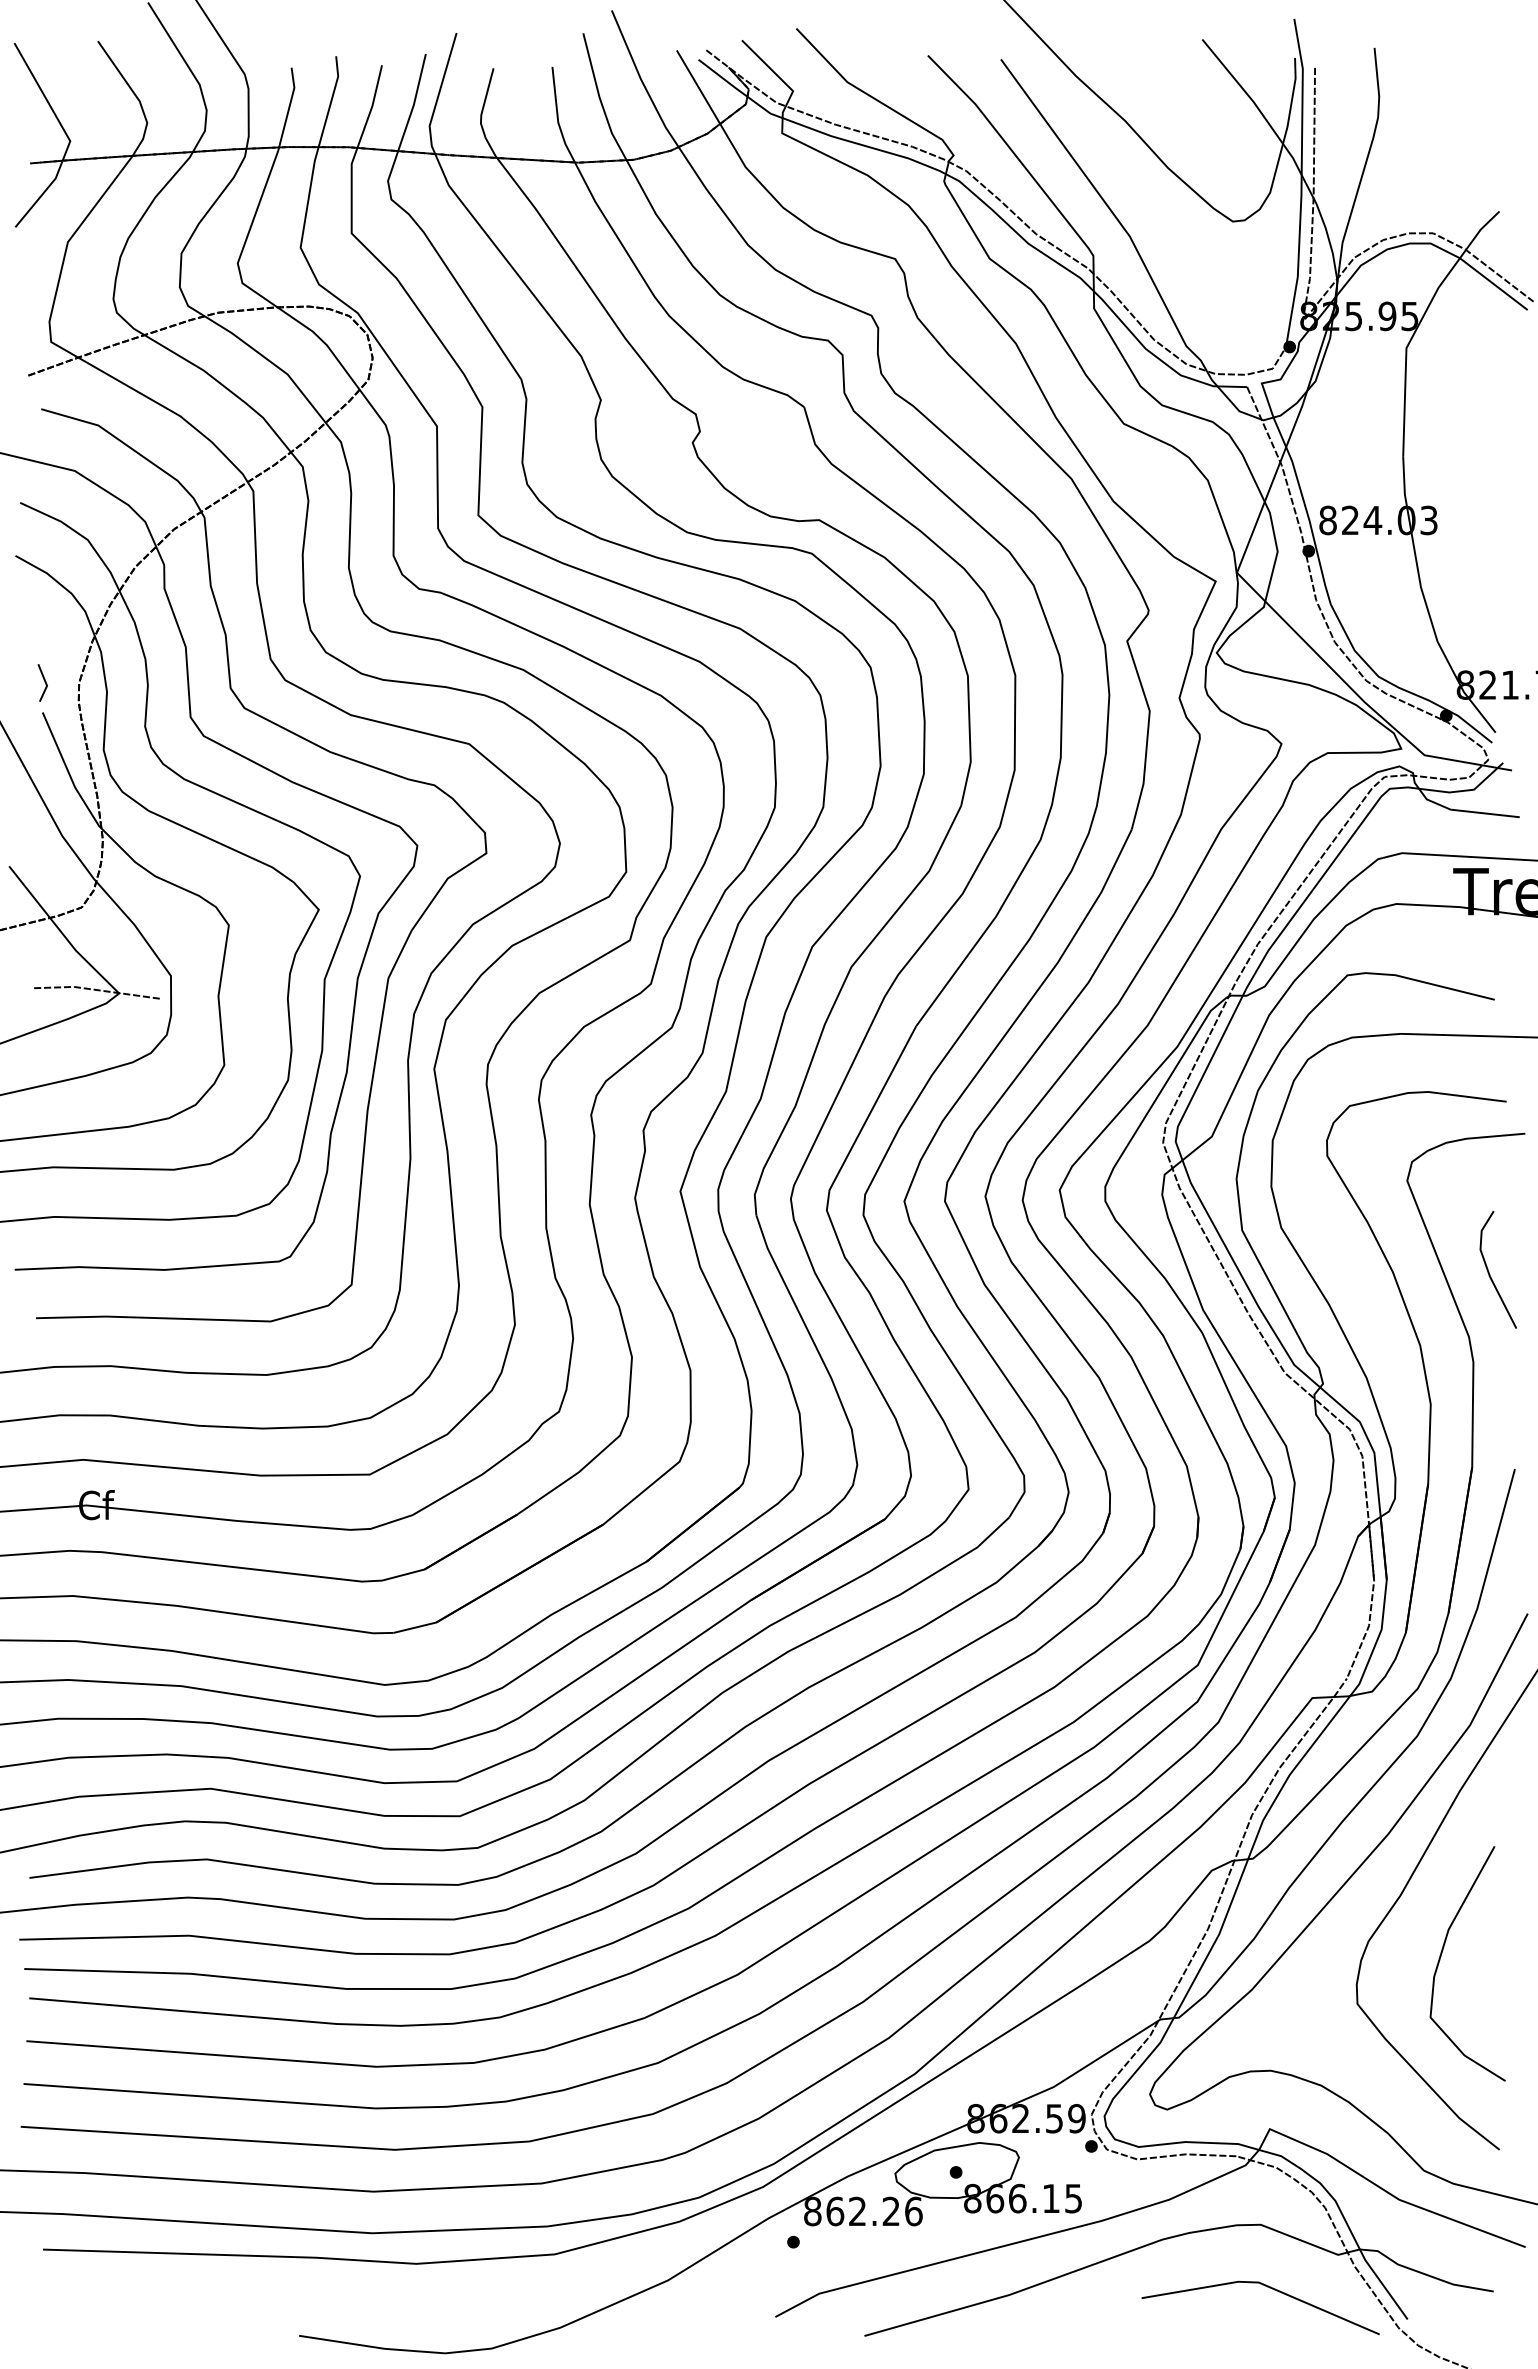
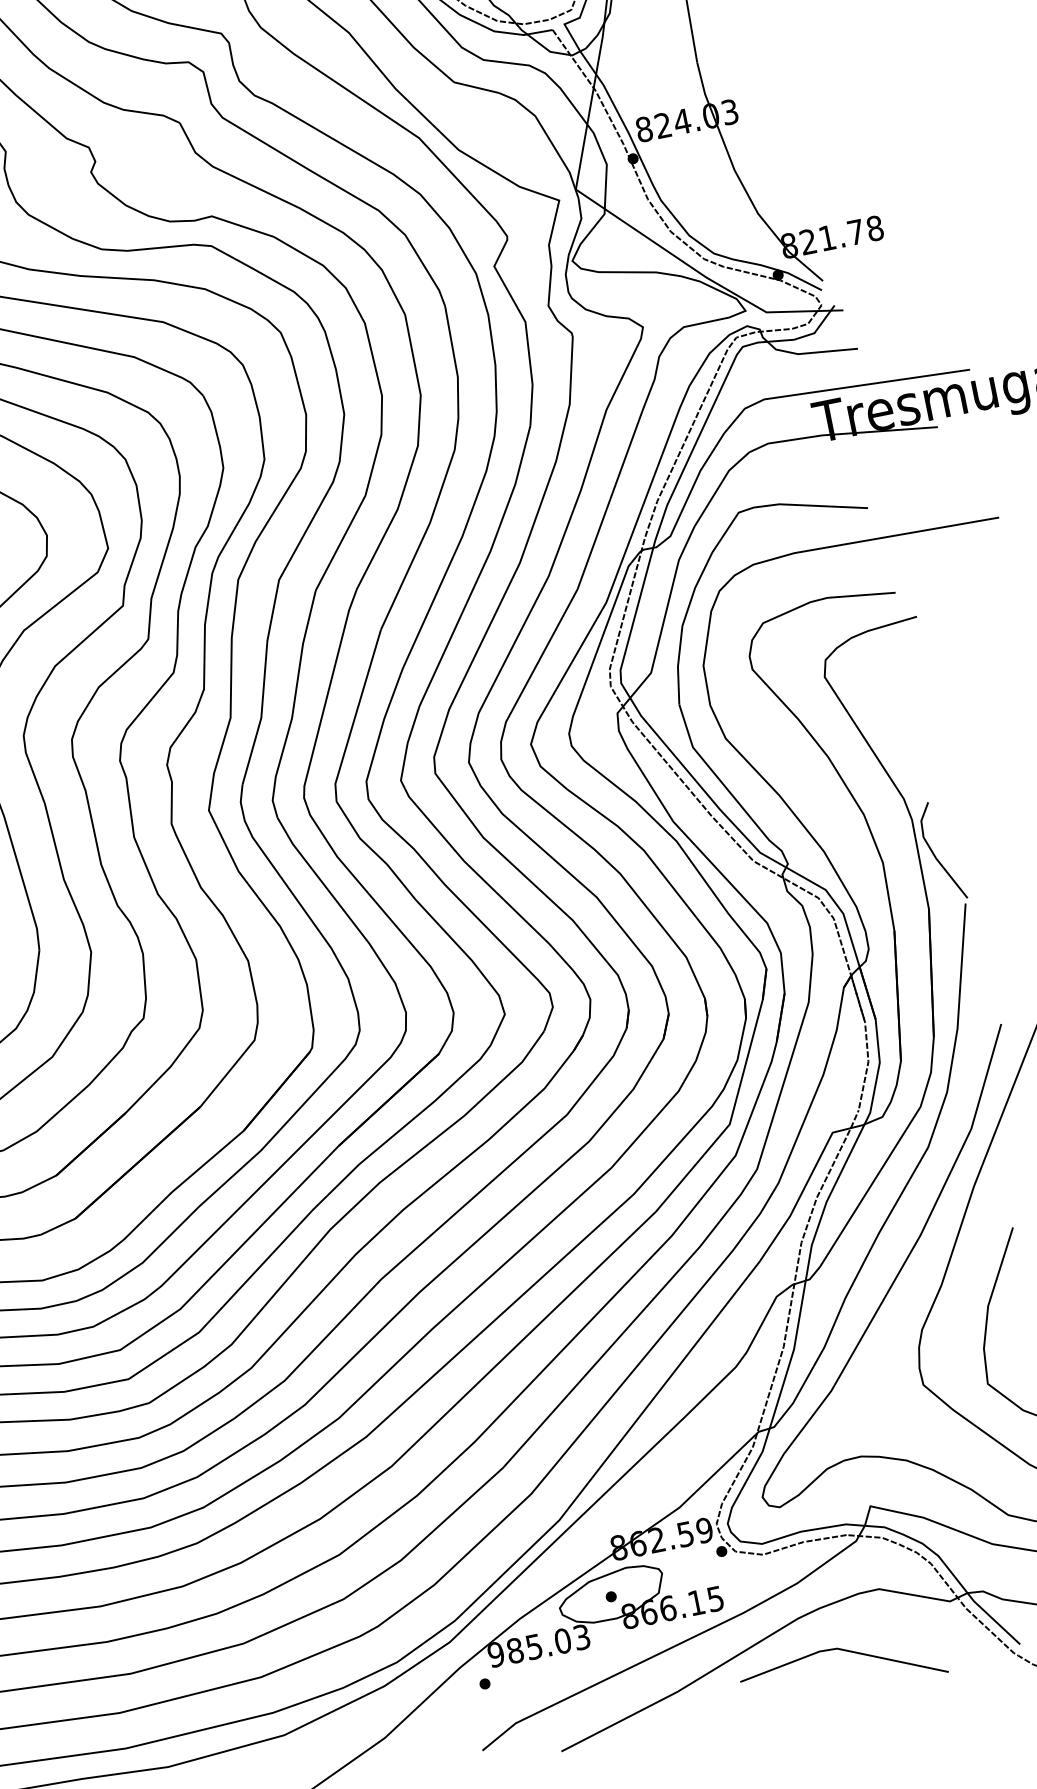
line: (1489, 1271) -> (934, 854), moved
text: (862, 2211) -> (538, 1646), 862.26 -> 985.03
line: (1269, 2288) -> (847, 1651), moved

